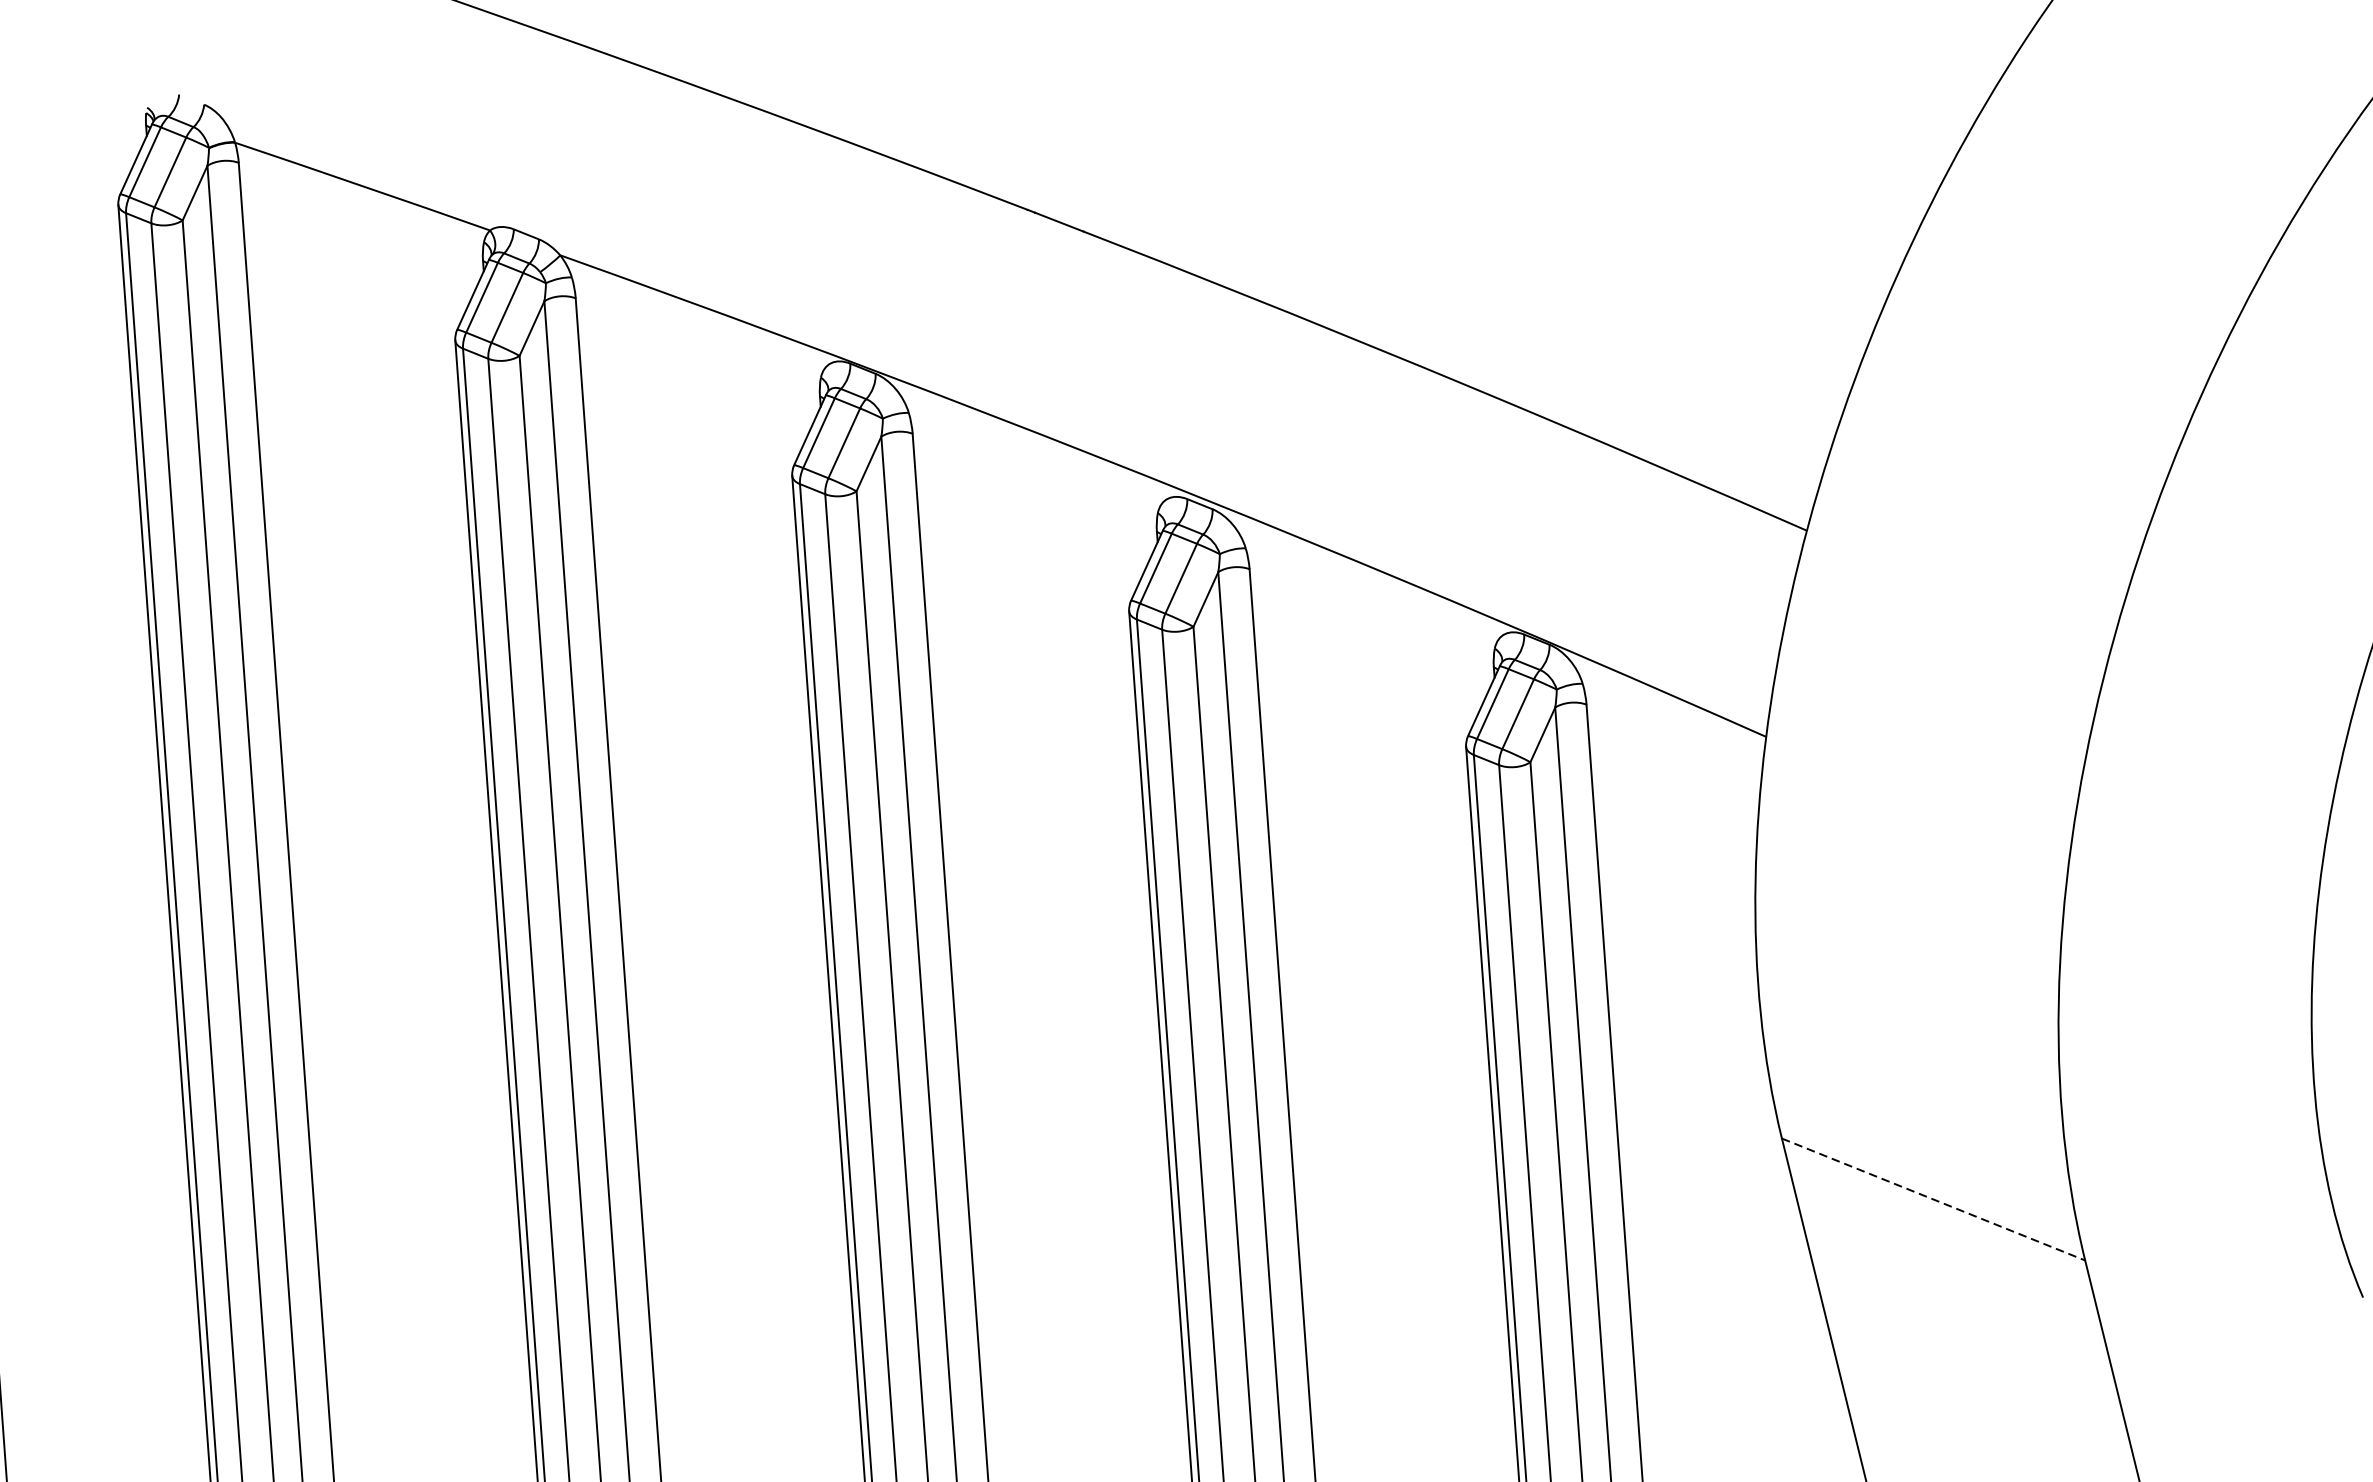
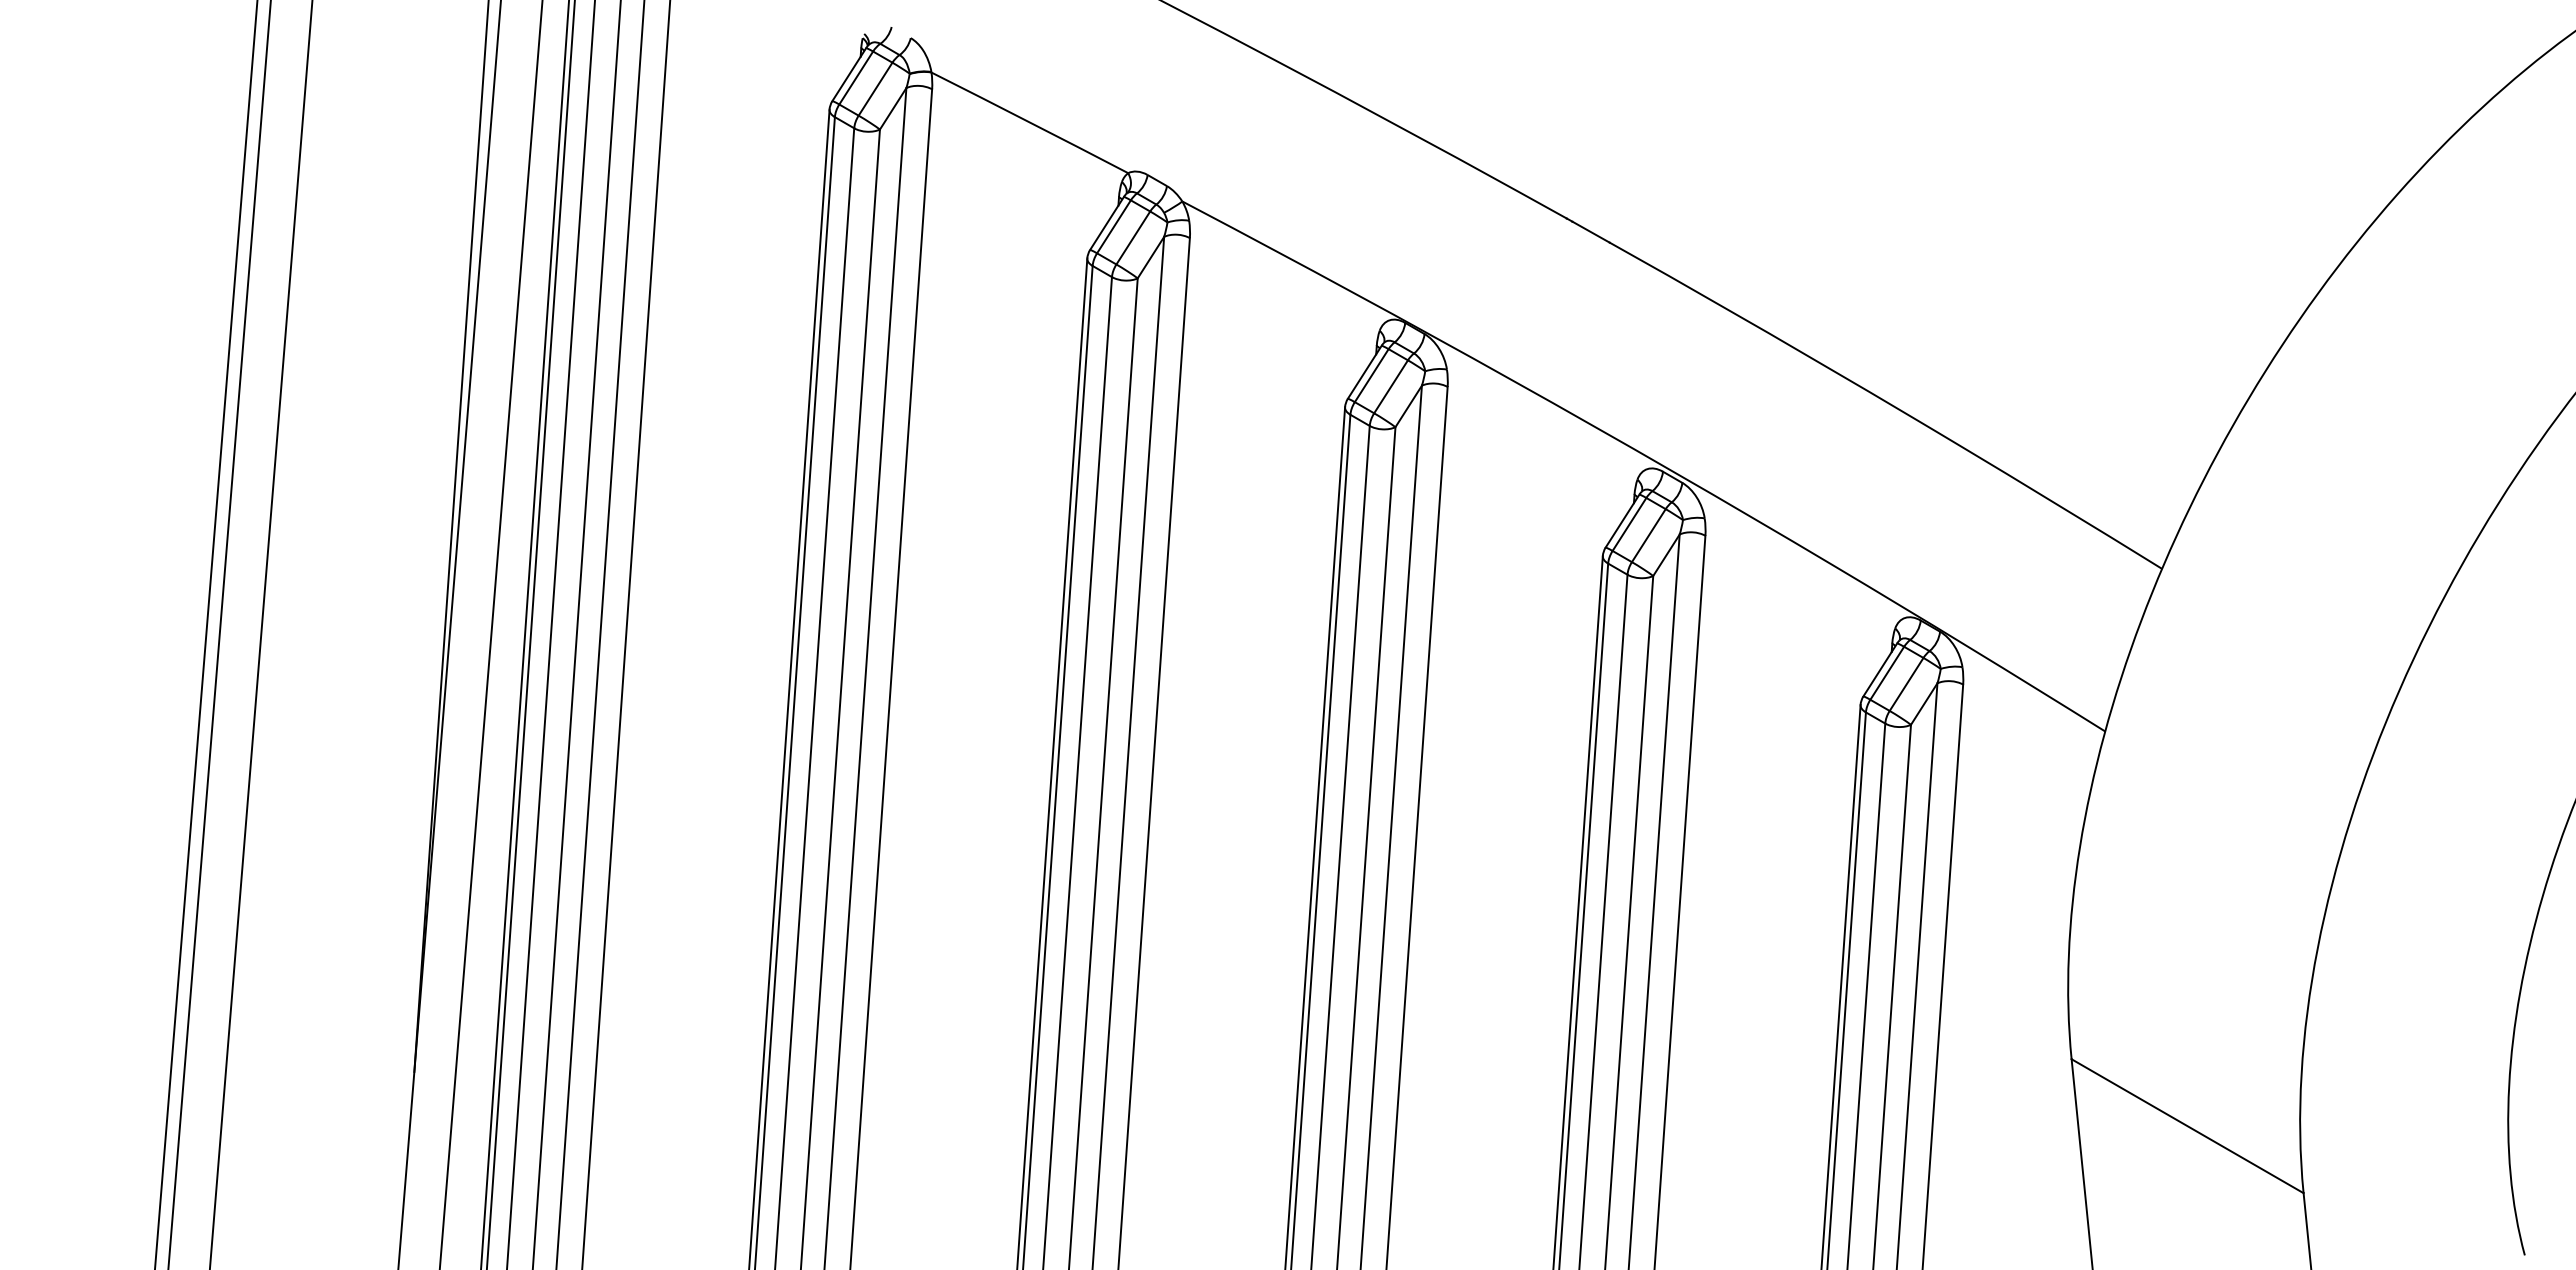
line: (1933, 1199) -> (2187, 1126), dashed -> solid

